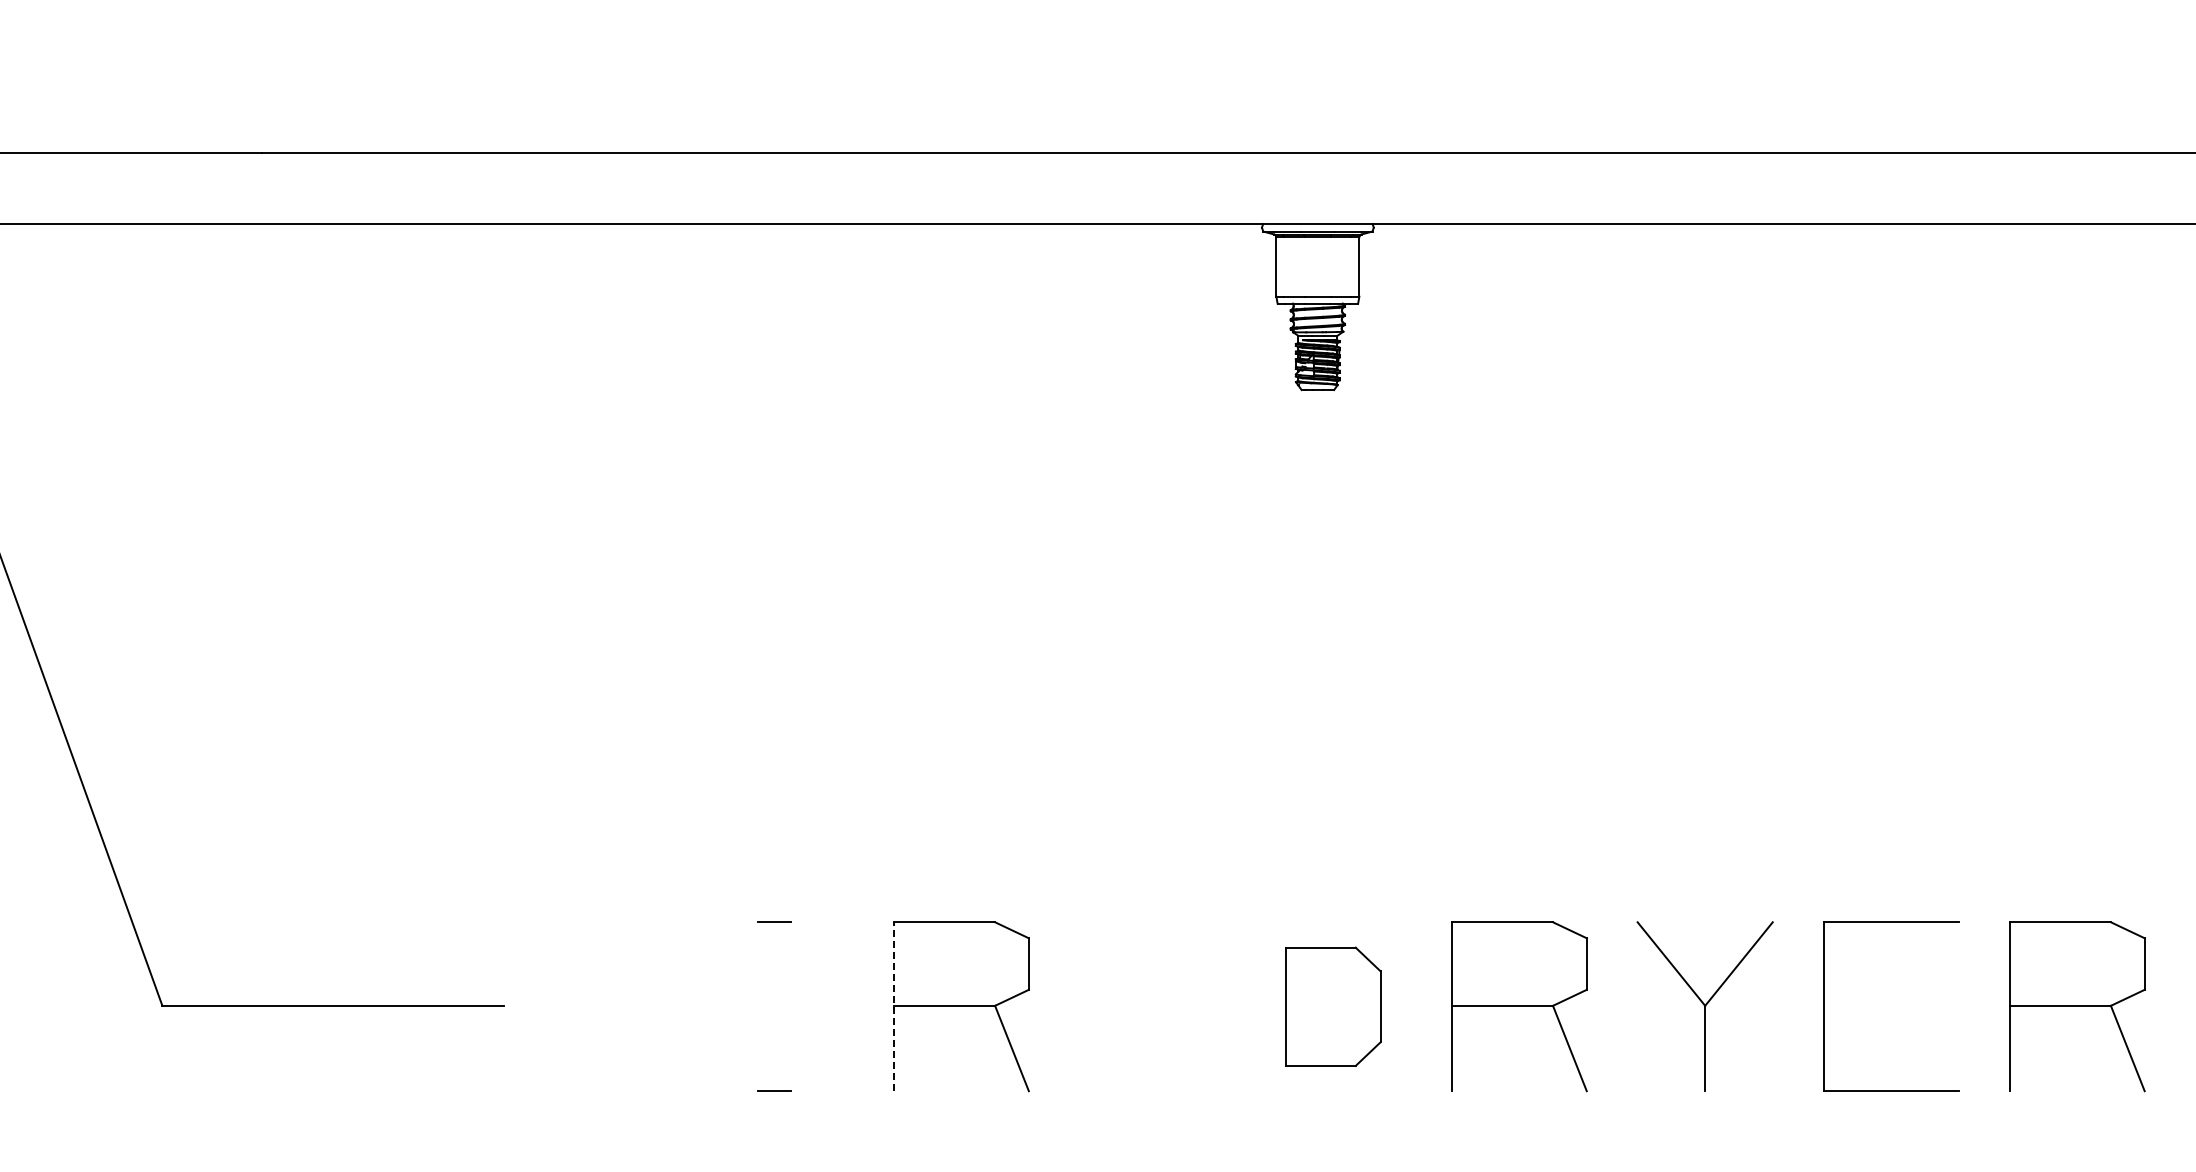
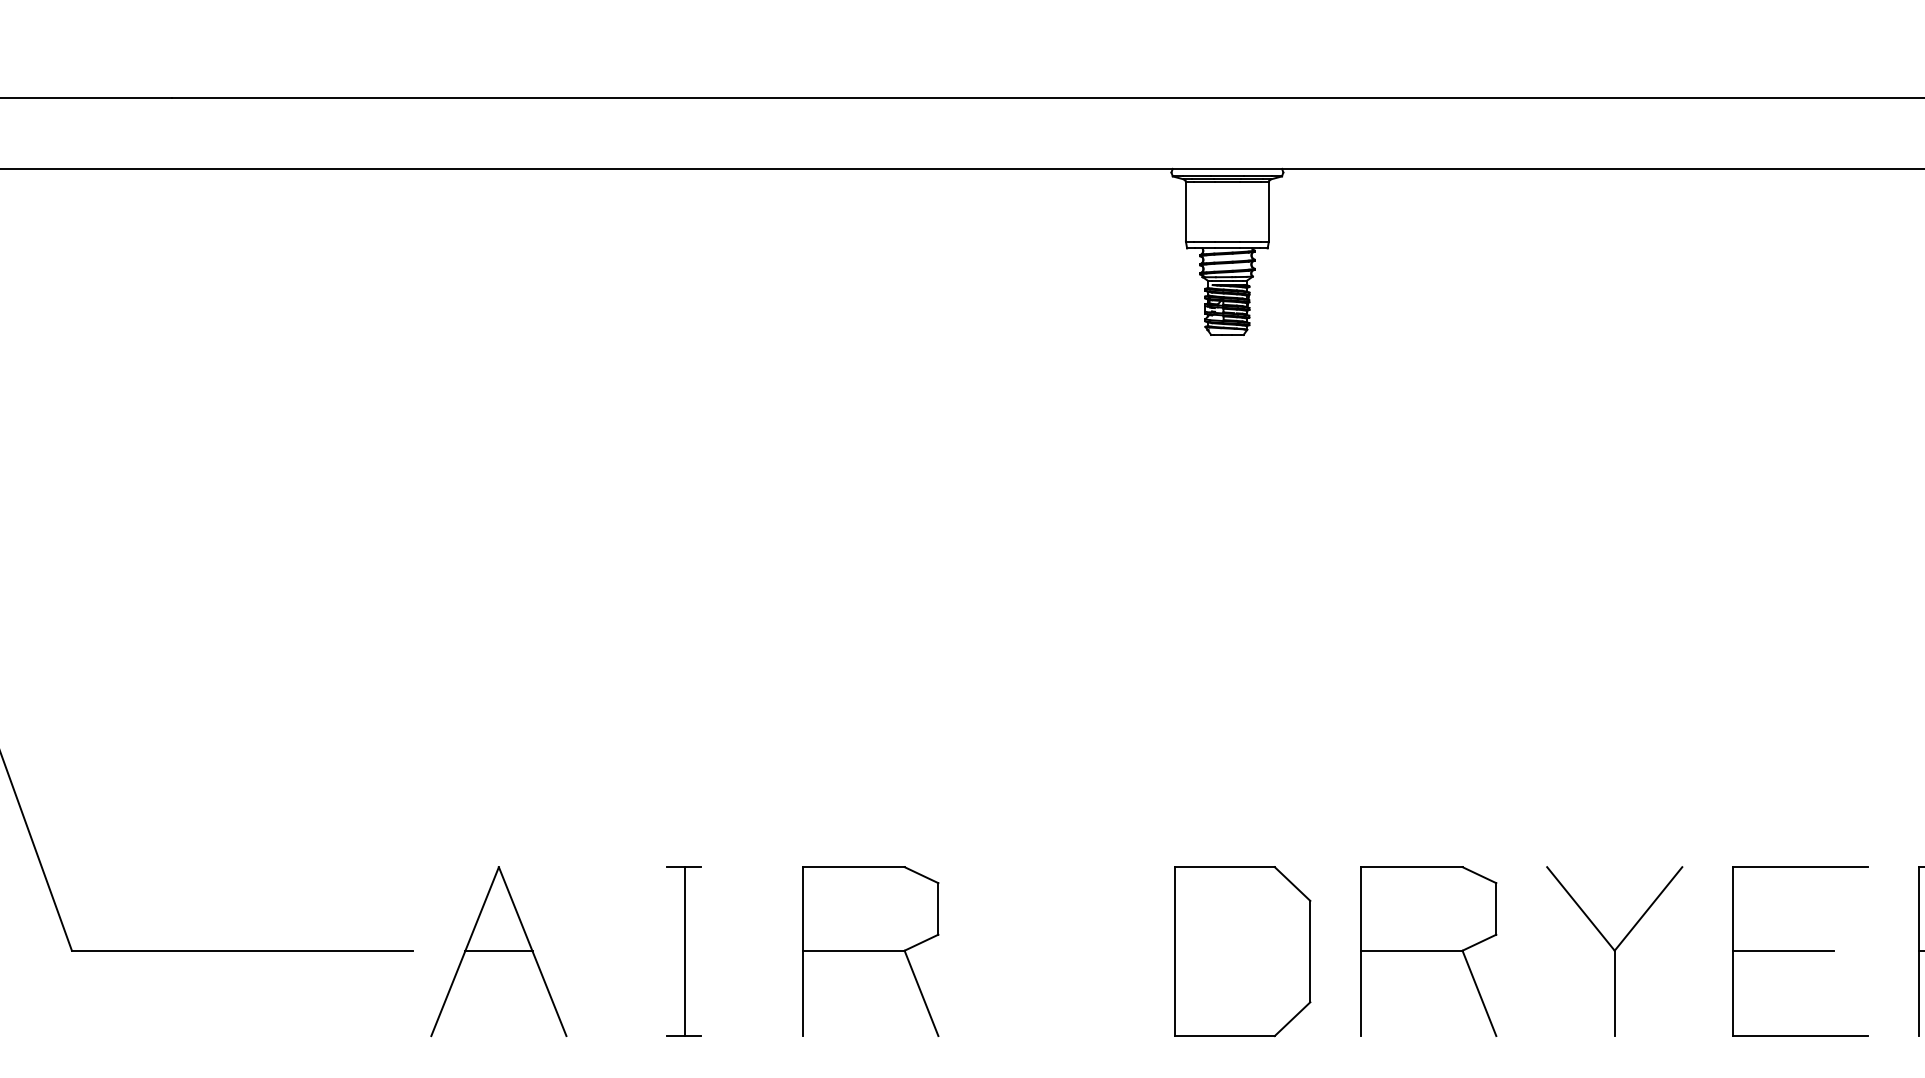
line: (1873, 1005) -> (1783, 950), added
part: (588, 1006) -> (498, 951), added
line: (775, 1006) -> (685, 951), added
line: (893, 1006) -> (803, 951), dashed -> solid
part: (1333, 1006) -> (1243, 951), size x1.43

